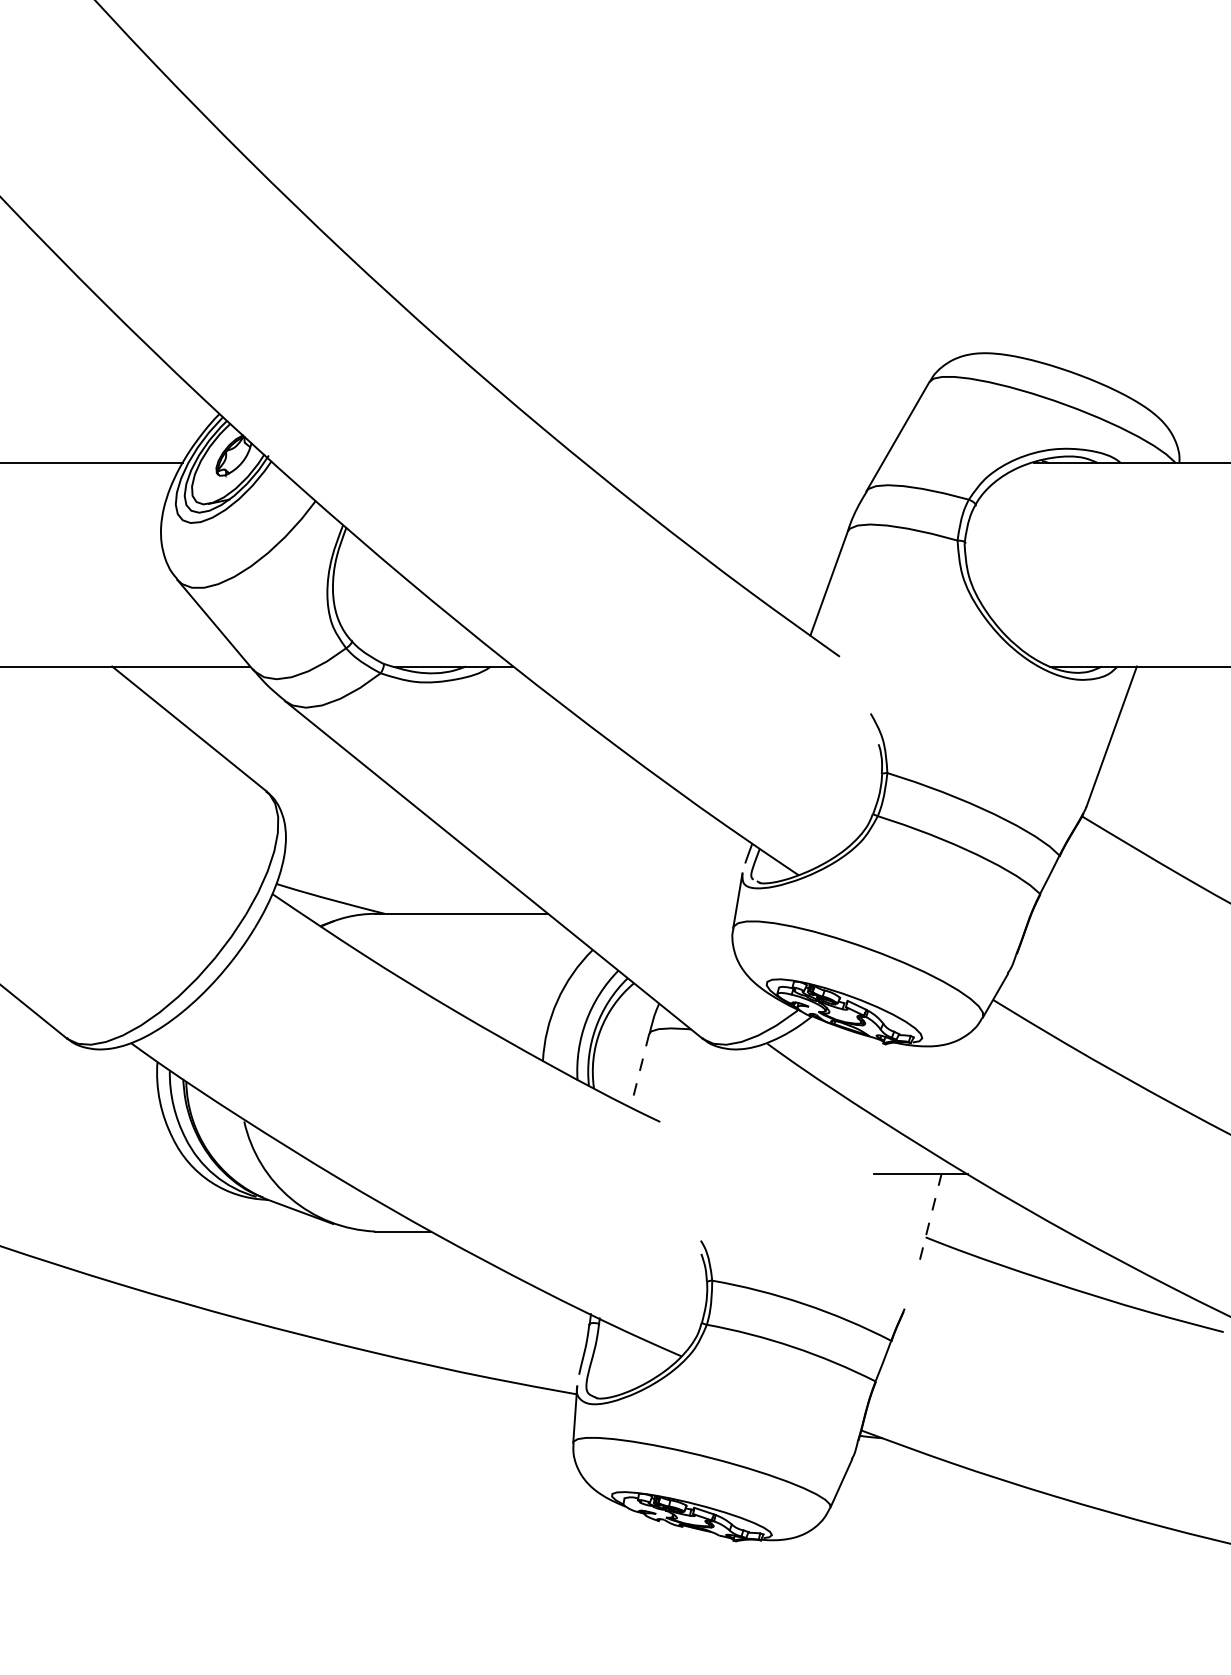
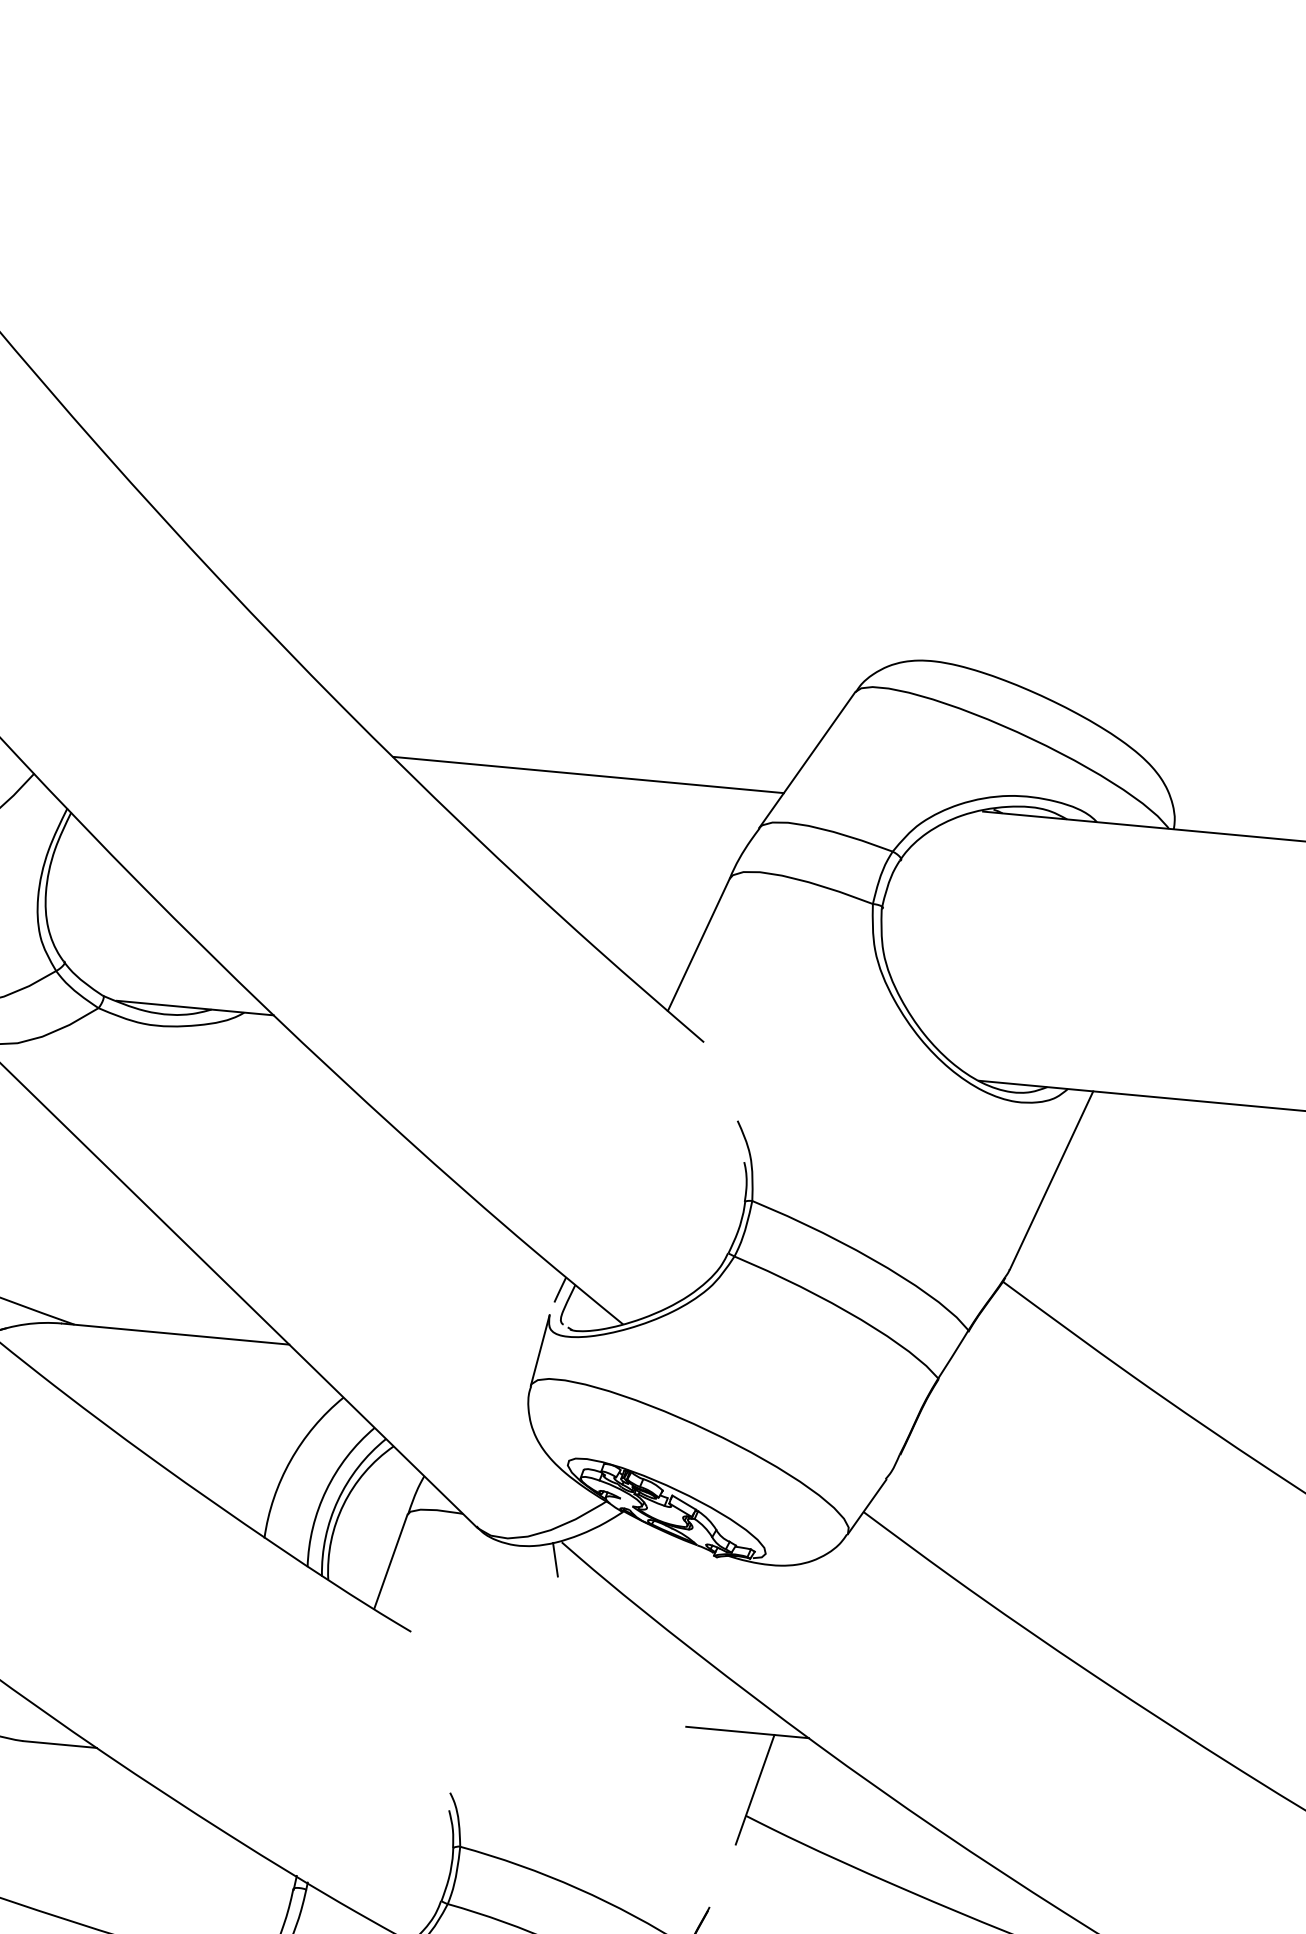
line: (733, 463) -> (587, 775), added
line: (763, 1057) -> (554, 1559), added
line: (639, 1070) -> (390, 1561), dashed -> solid
line: (930, 1216) -> (754, 1789), dashed -> solid

